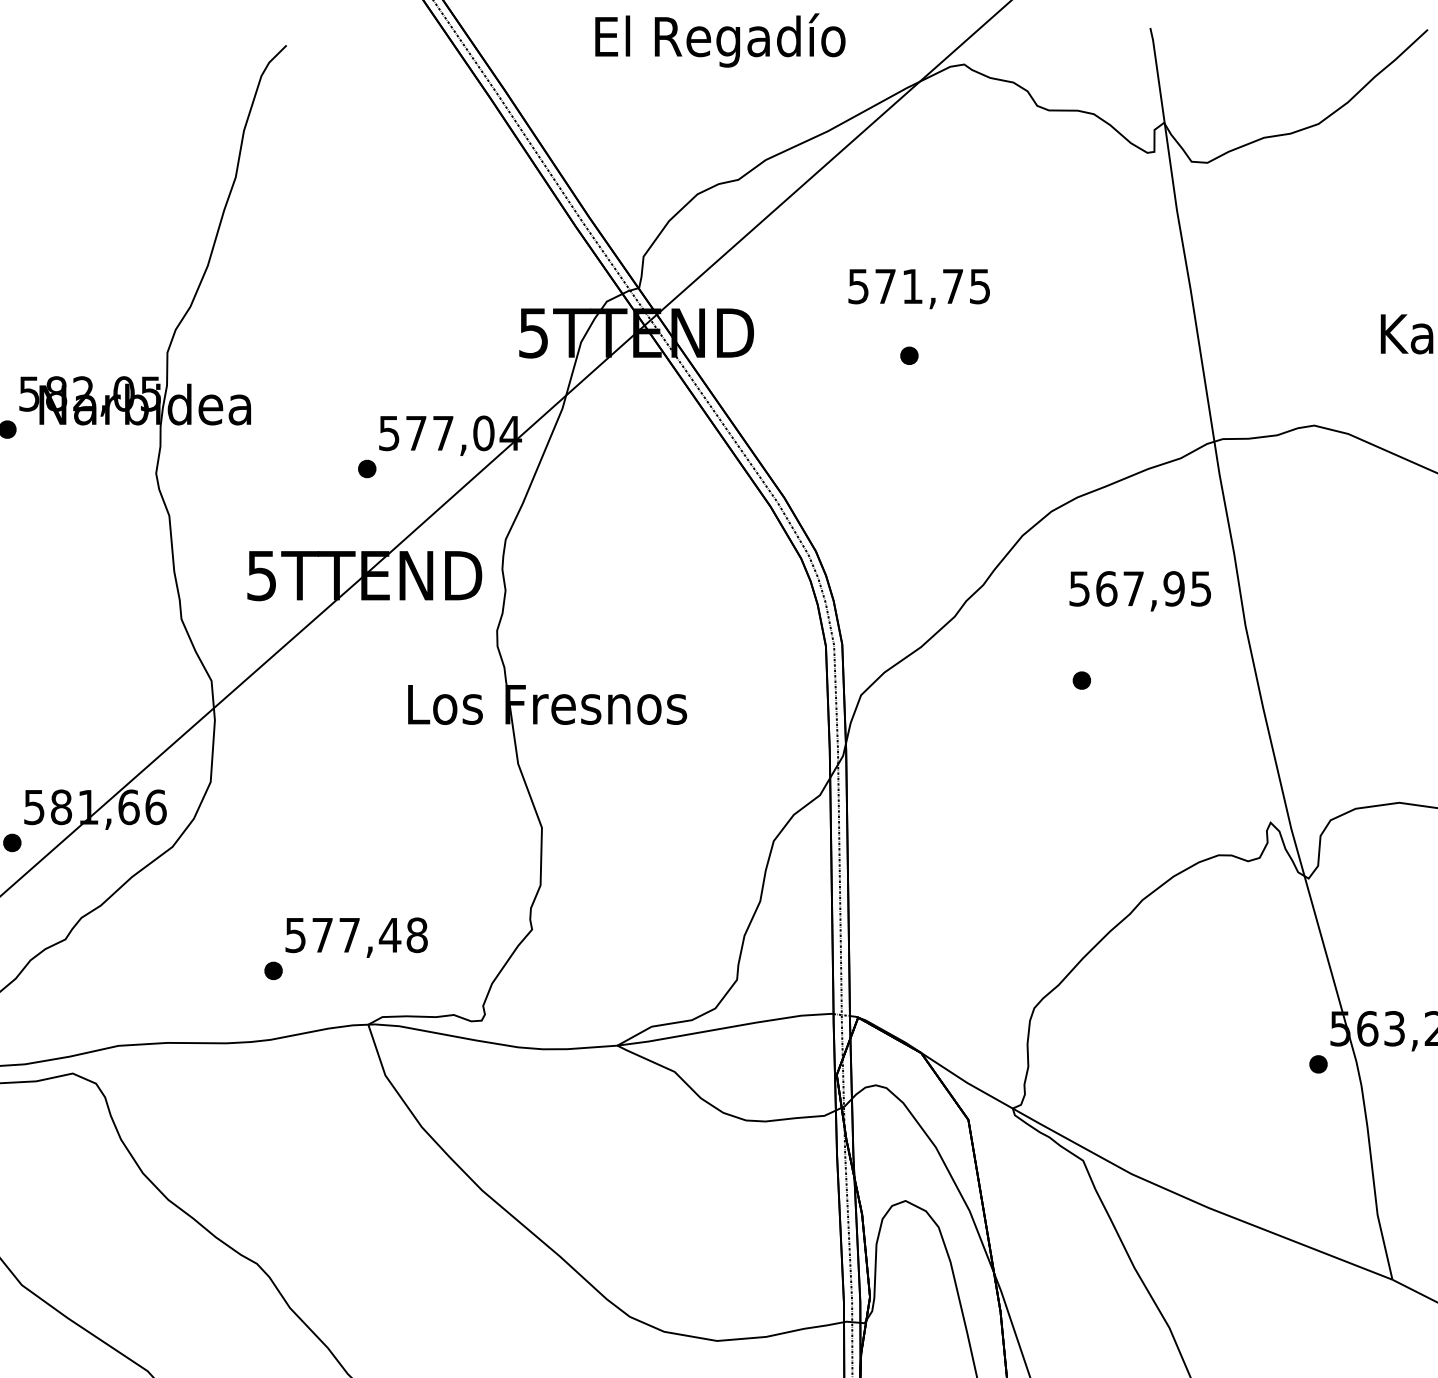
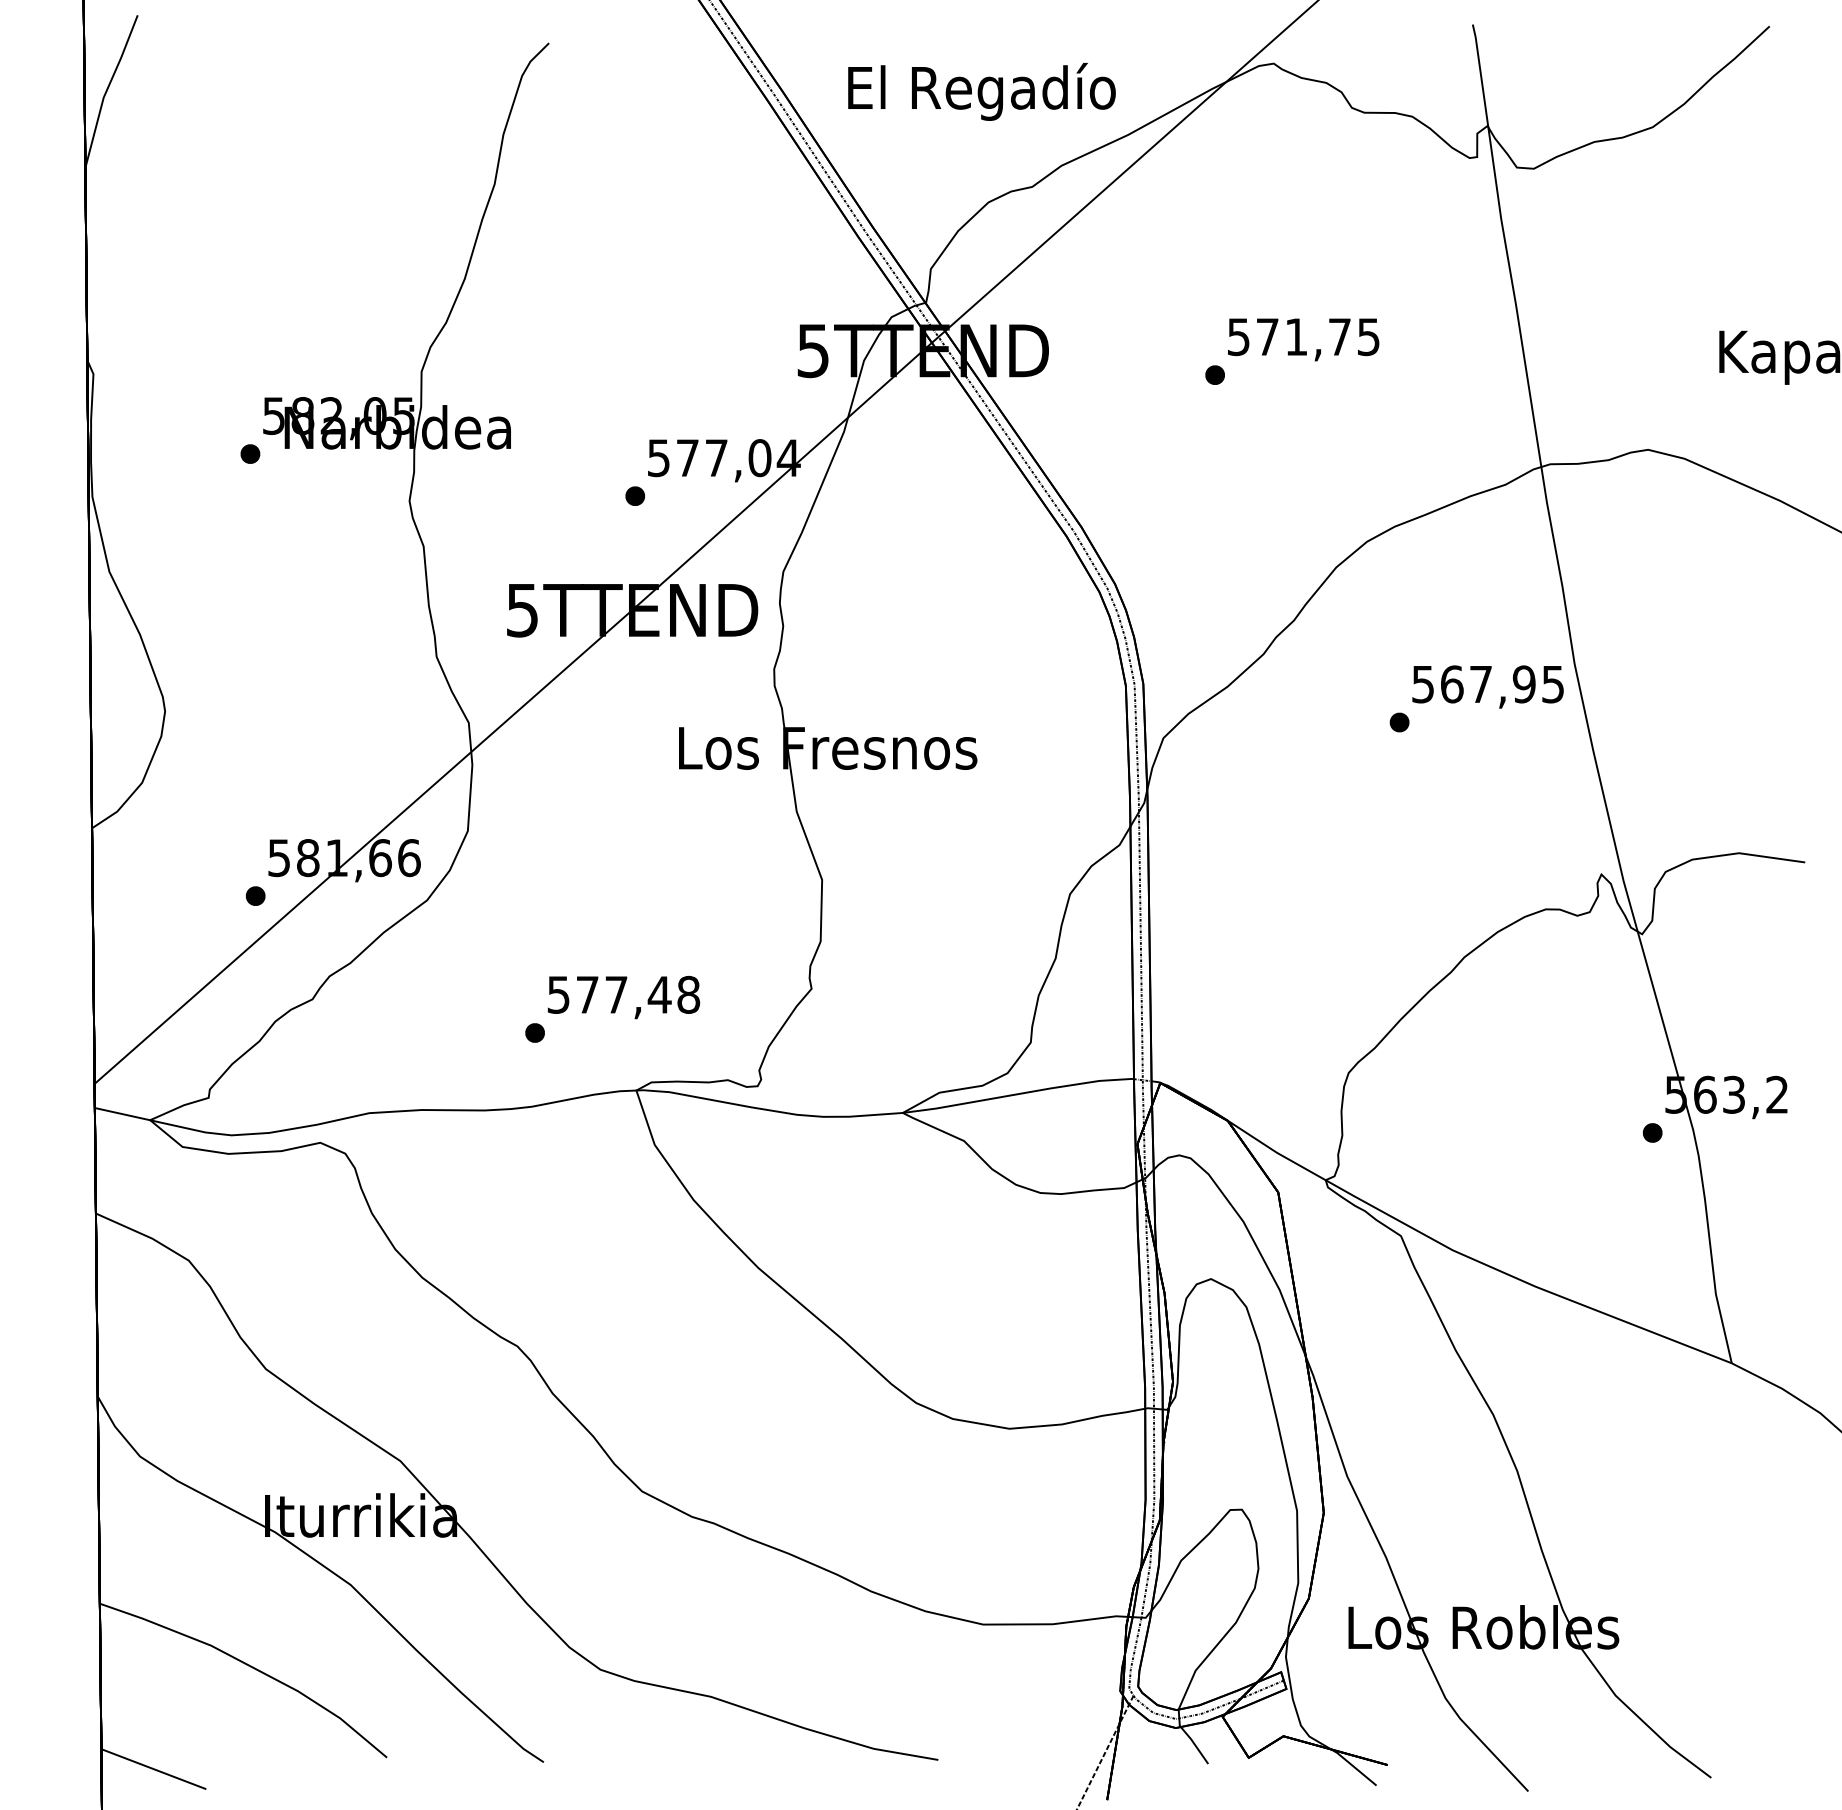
text: (719, 40) -> (981, 91), moved
text: (919, 288) -> (1303, 339), moved
text: (1139, 590) -> (1487, 686), moved

